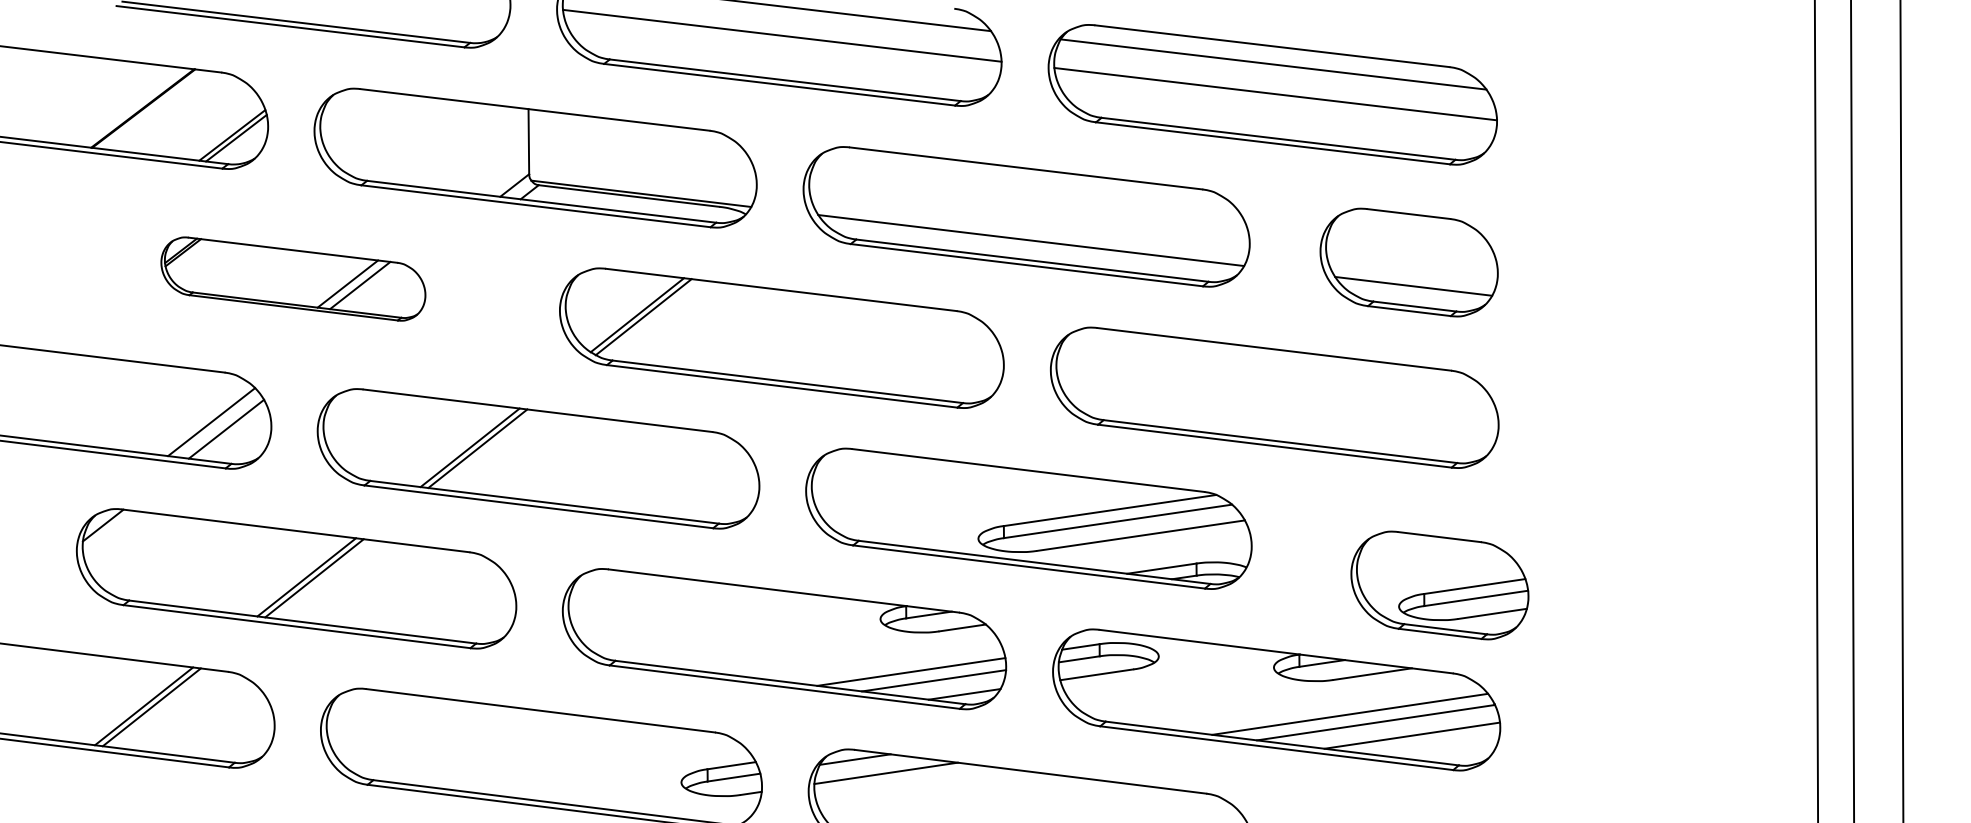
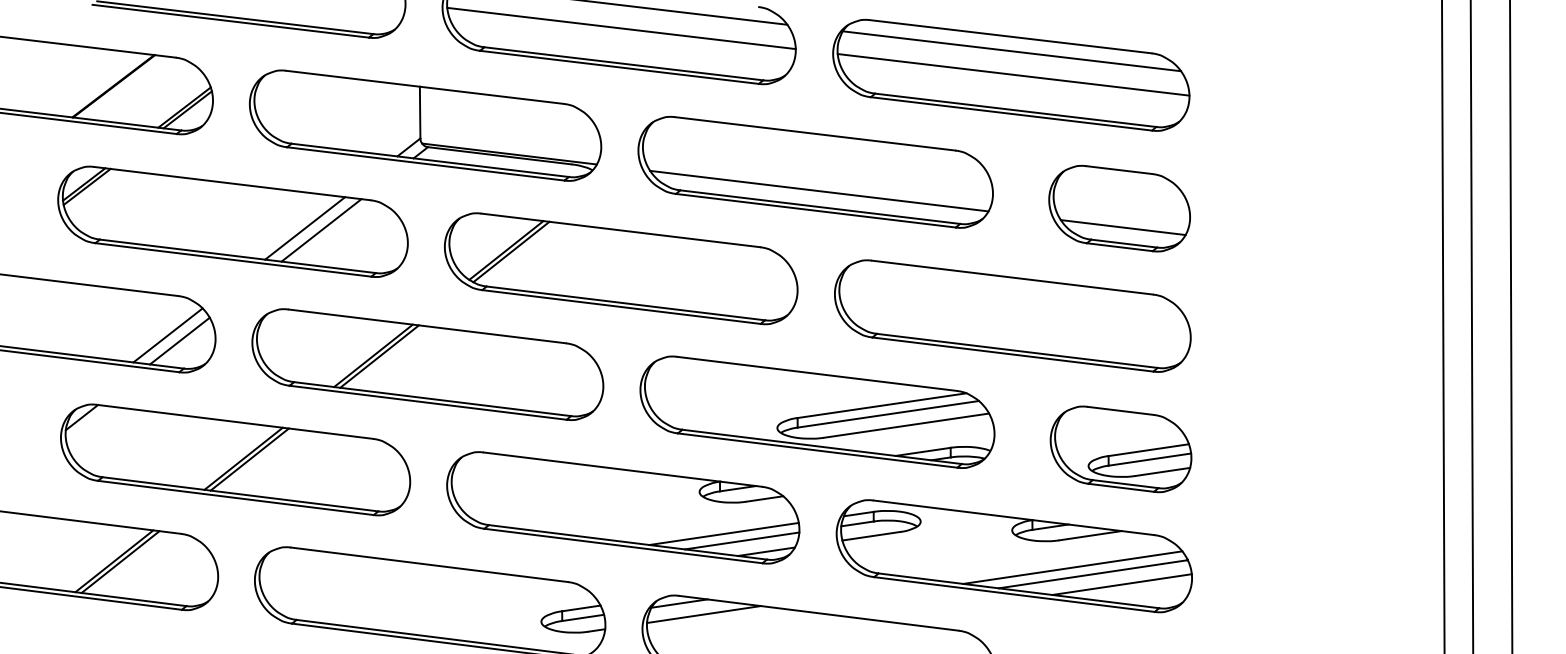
part: (293, 278) -> (233, 221), size x1.67
part: (1439, 585) -> (1120, 449), moved

